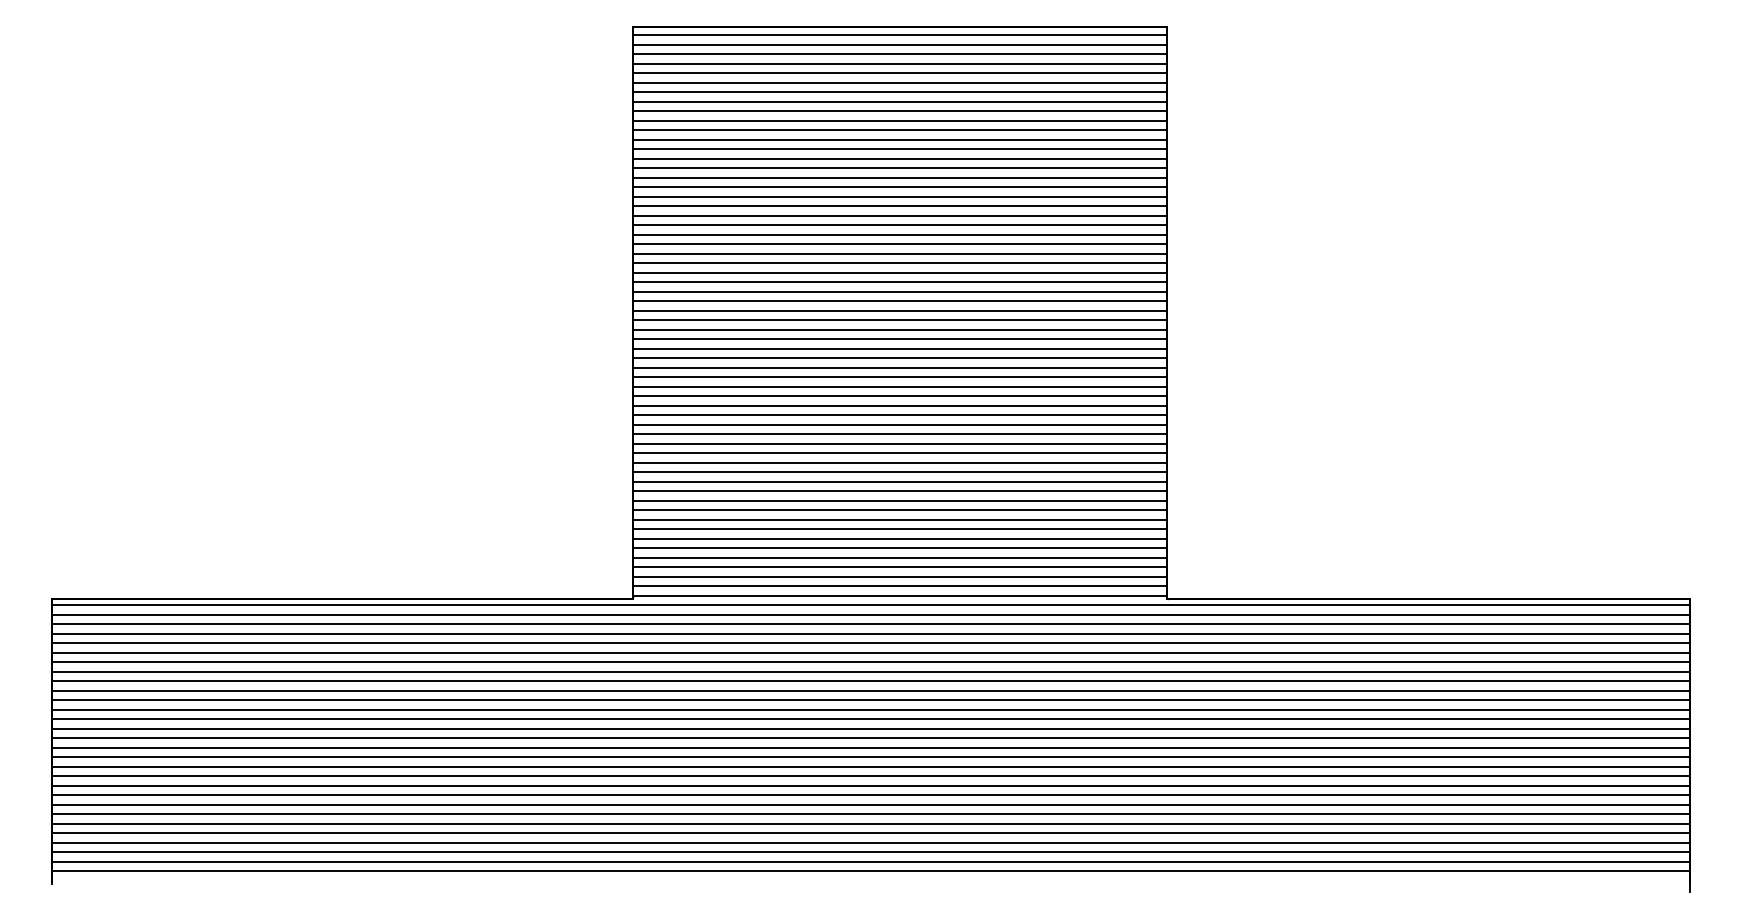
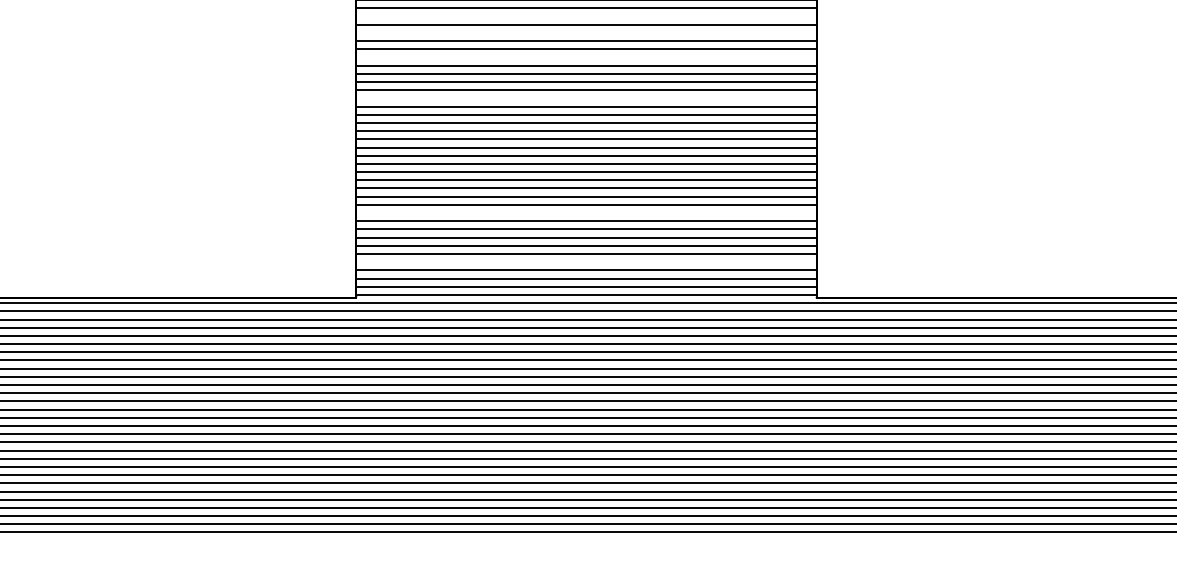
line: (900, 272) -> (586, 16), removed
line: (900, 291) -> (586, 32), removed
line: (900, 320) -> (586, 57), removed
line: (900, 367) -> (586, 98), removed
line: (900, 500) -> (586, 212), removed
line: (900, 557) -> (586, 261), removed

